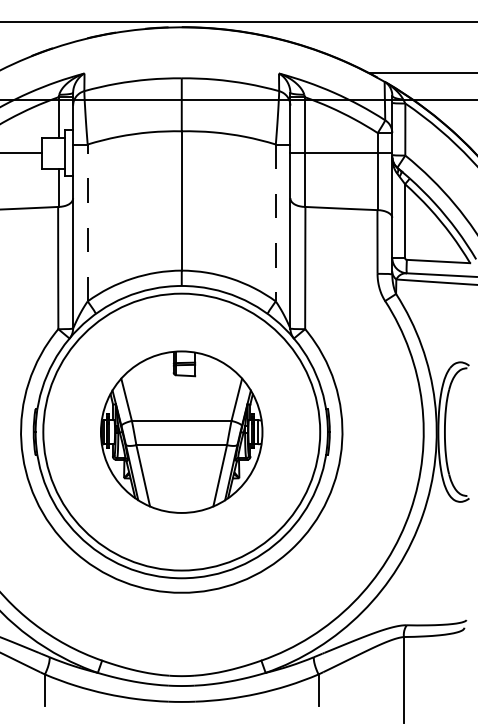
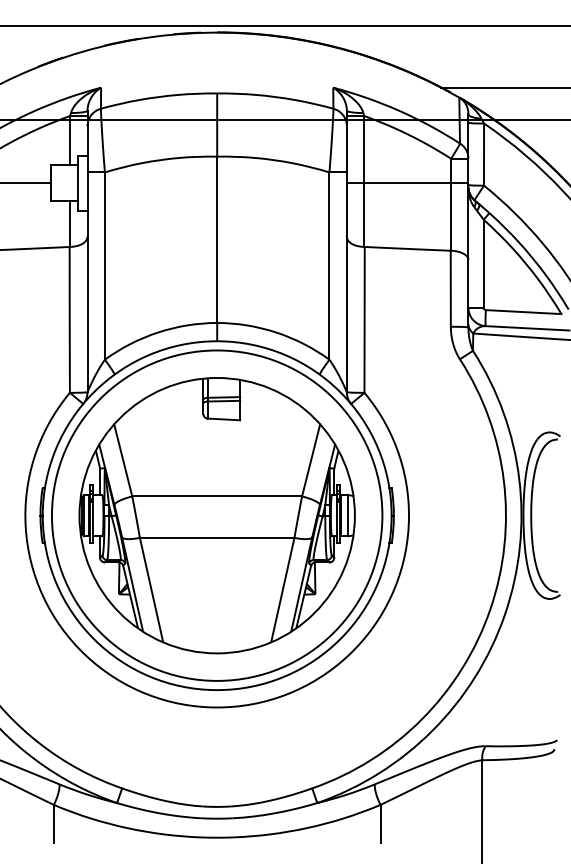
line: (87, 223) -> (104, 266), dashed -> solid
line: (275, 223) -> (329, 266), dashed -> solid
part: (181, 431) -> (216, 515), size x1.43

